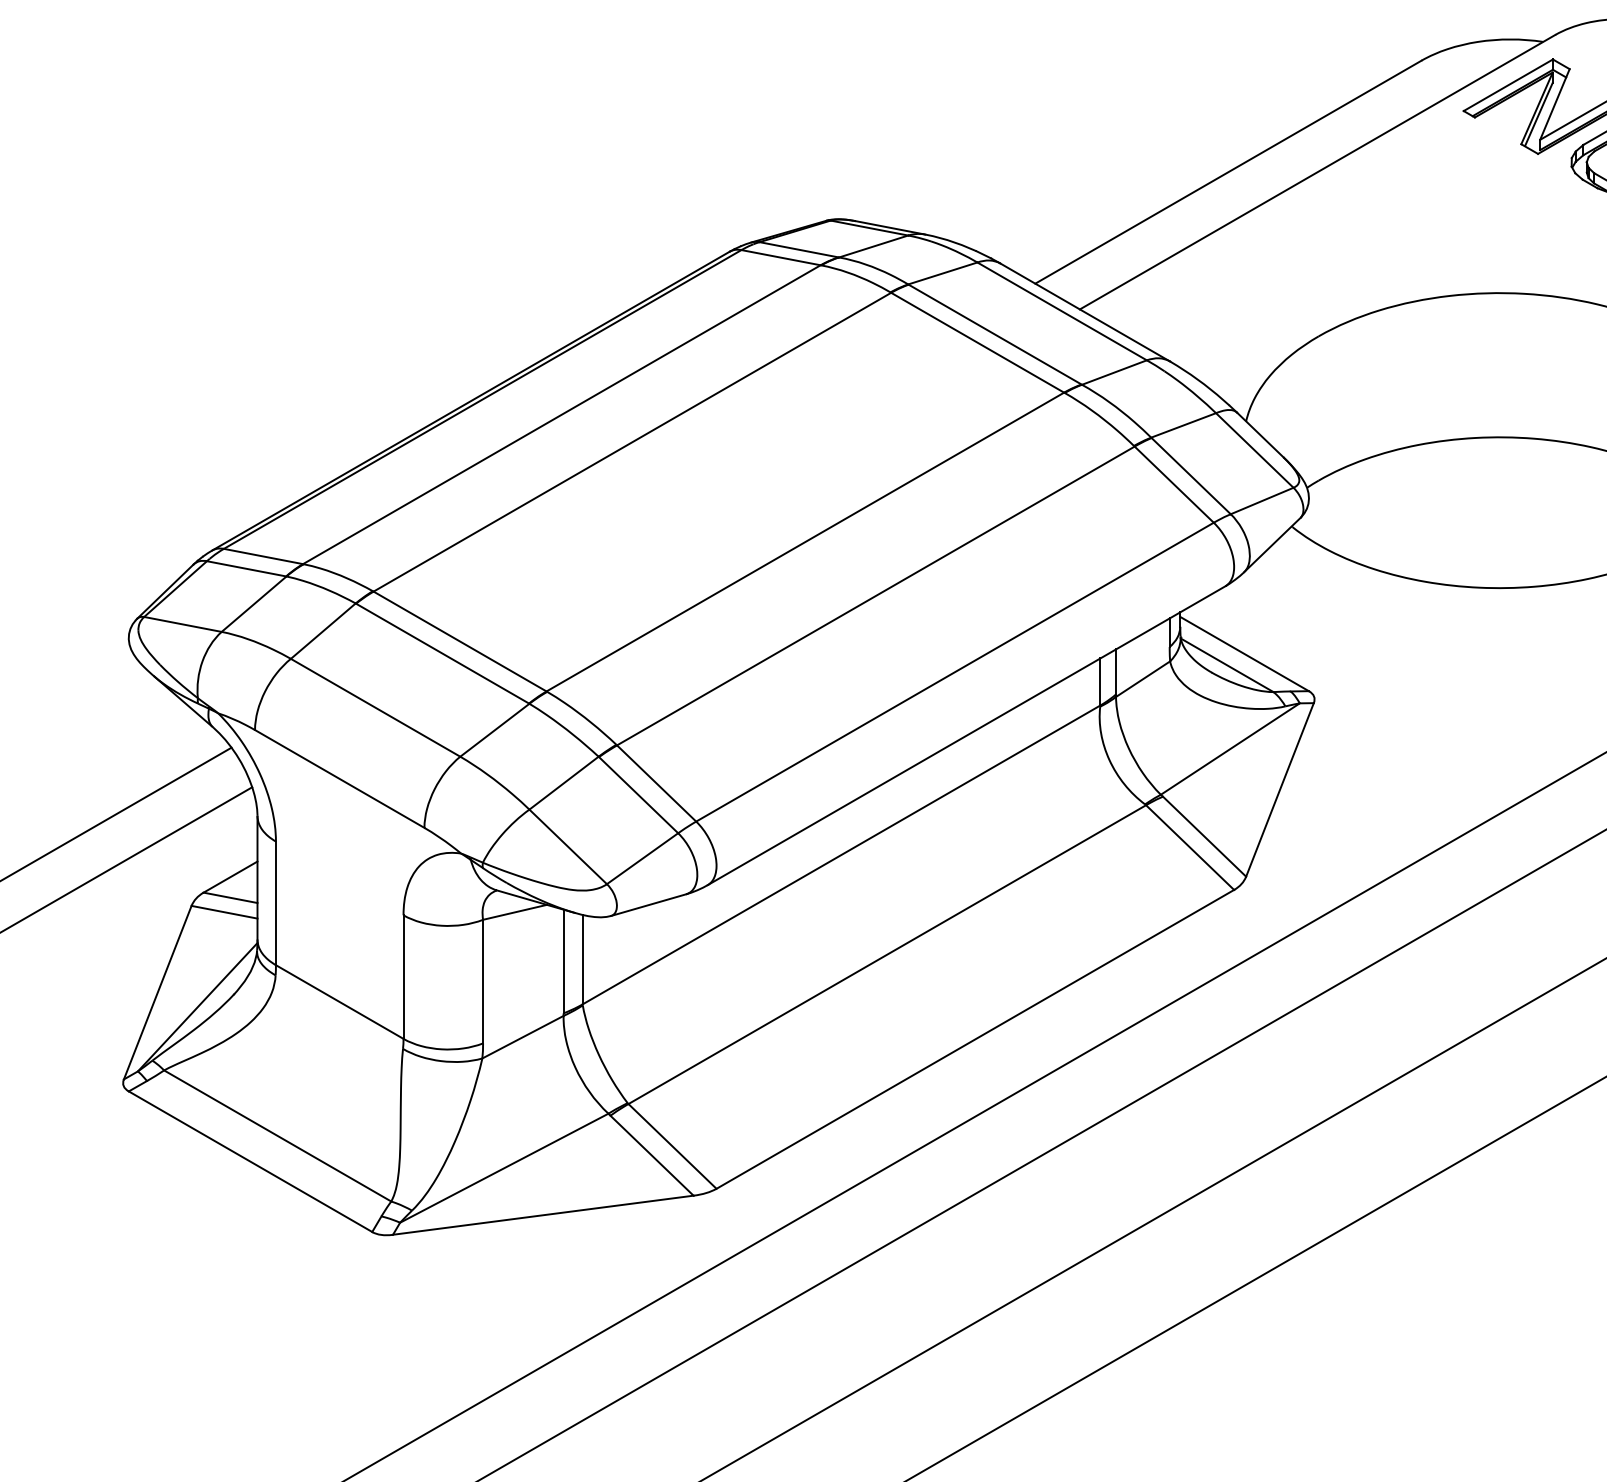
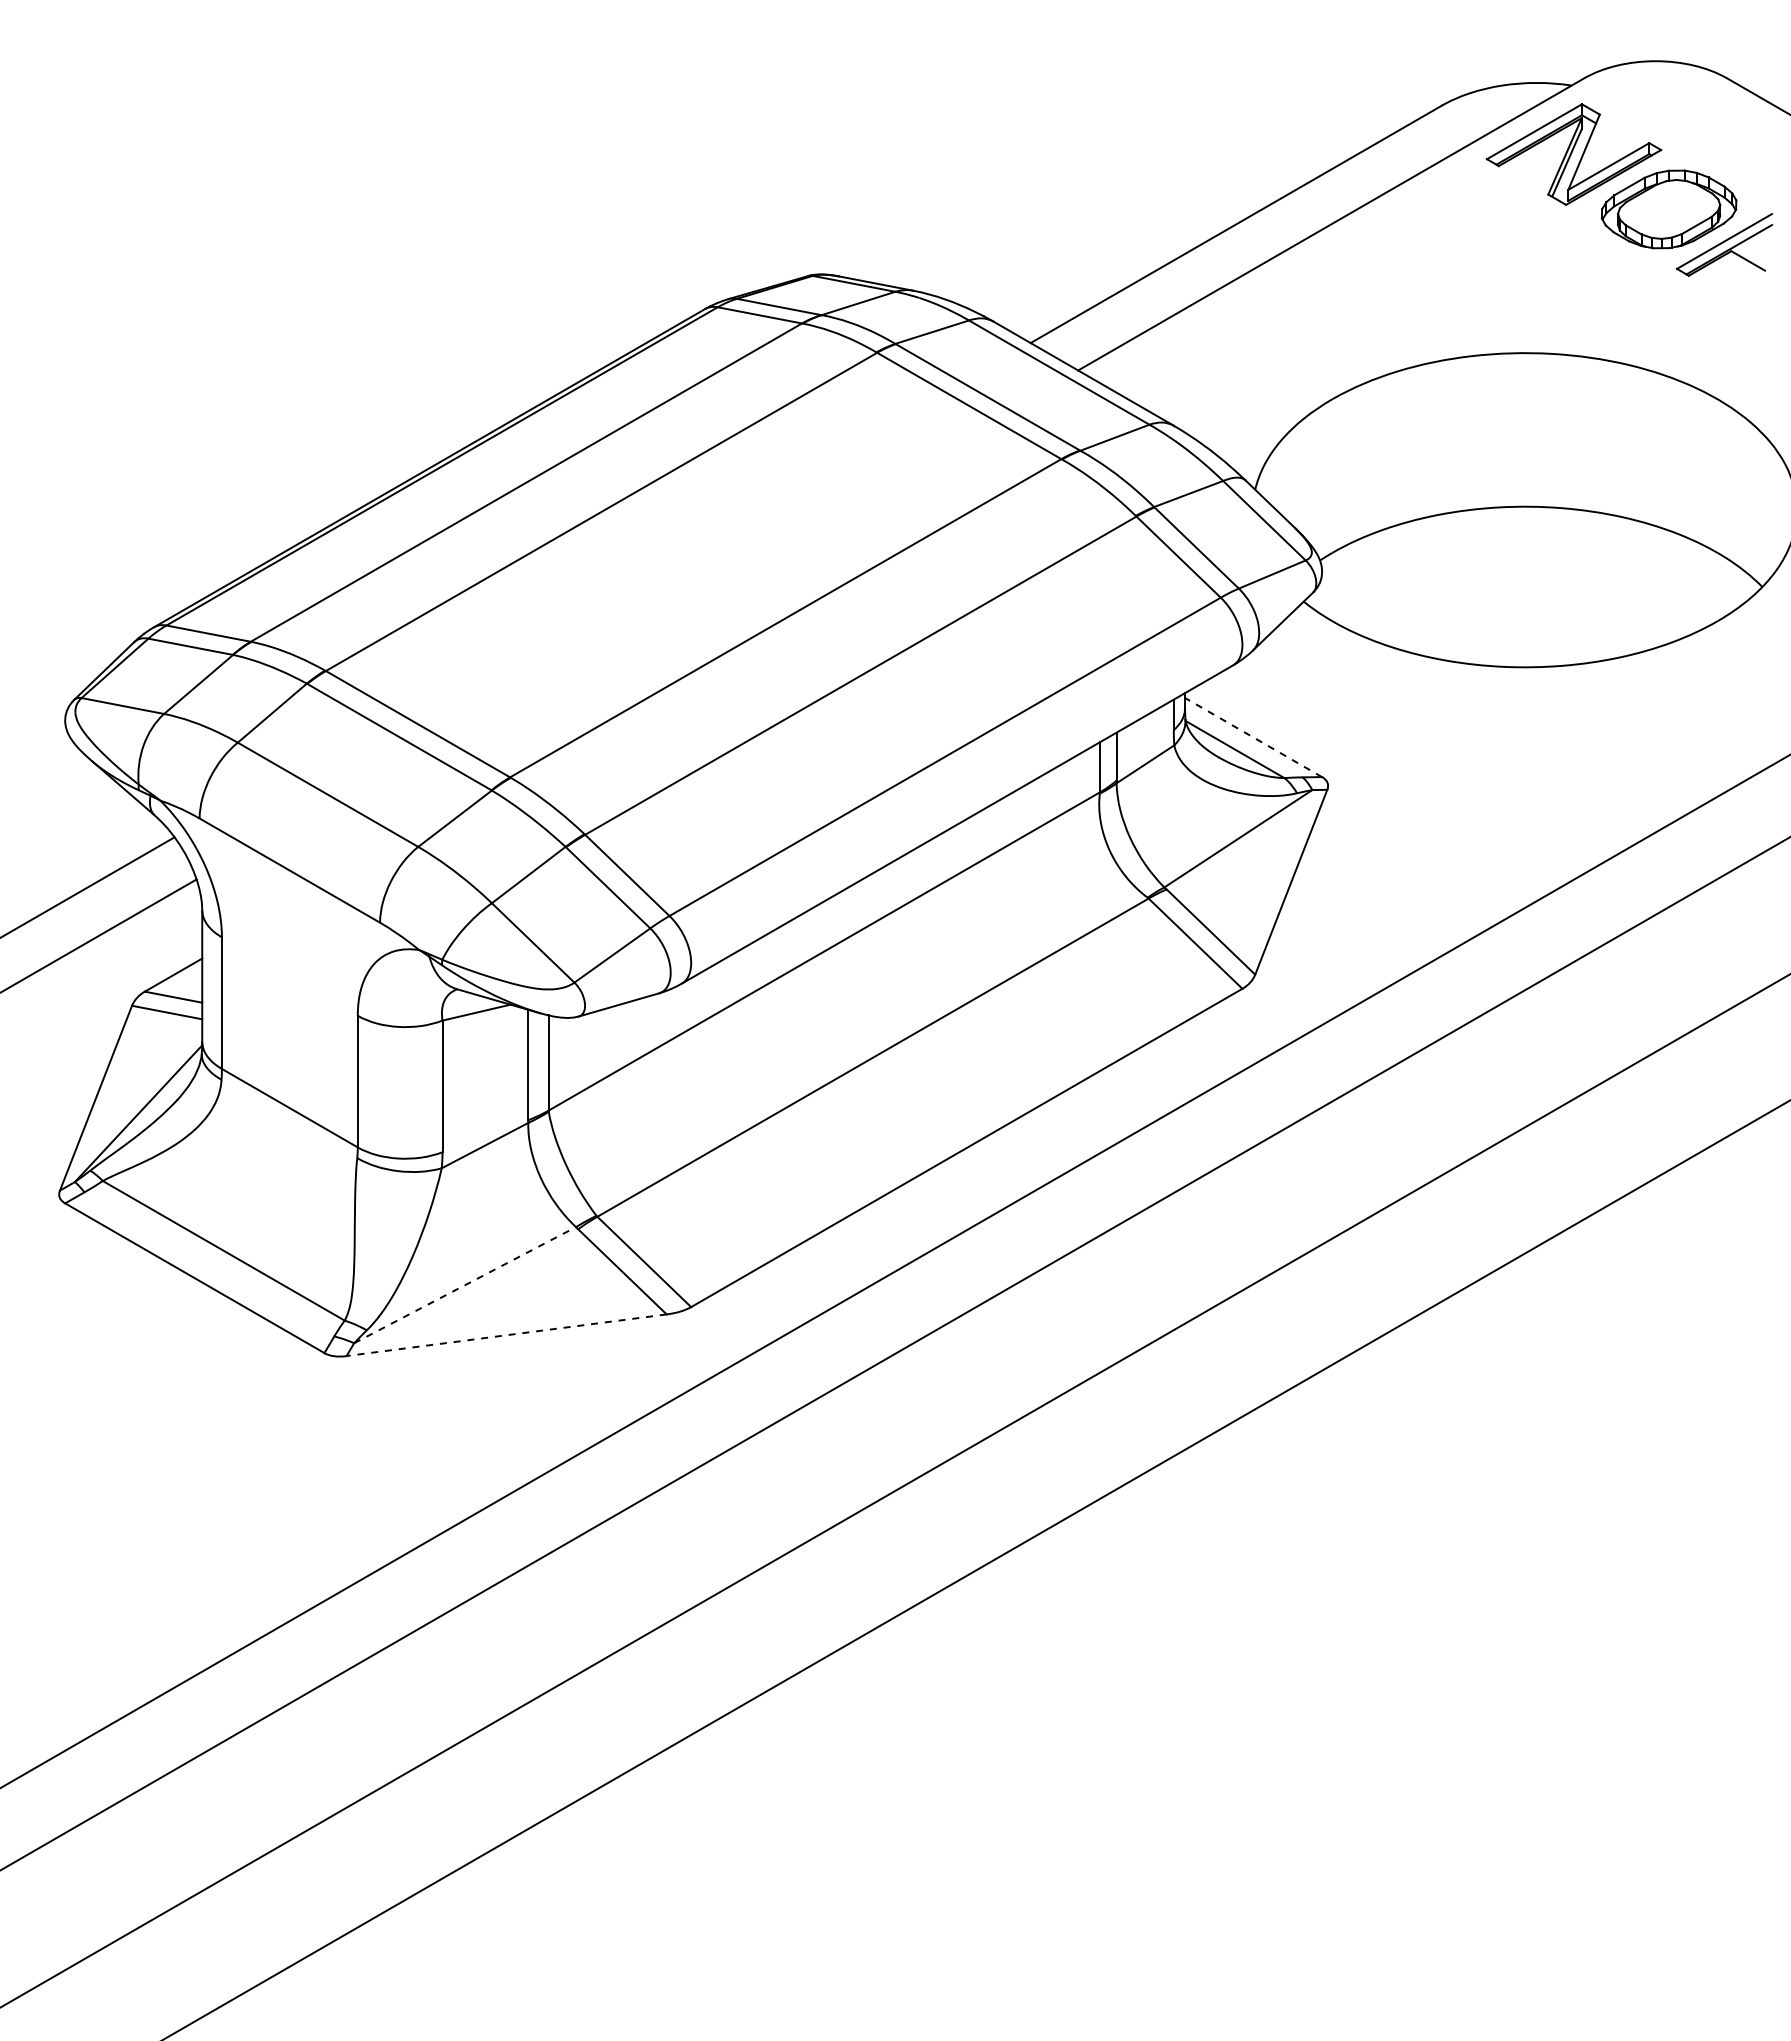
line: (1244, 654) -> (1253, 737), solid -> dashed
line: (504, 1167) -> (465, 1284), solid -> dashed
line: (543, 1215) -> (506, 1335), solid -> dashed

